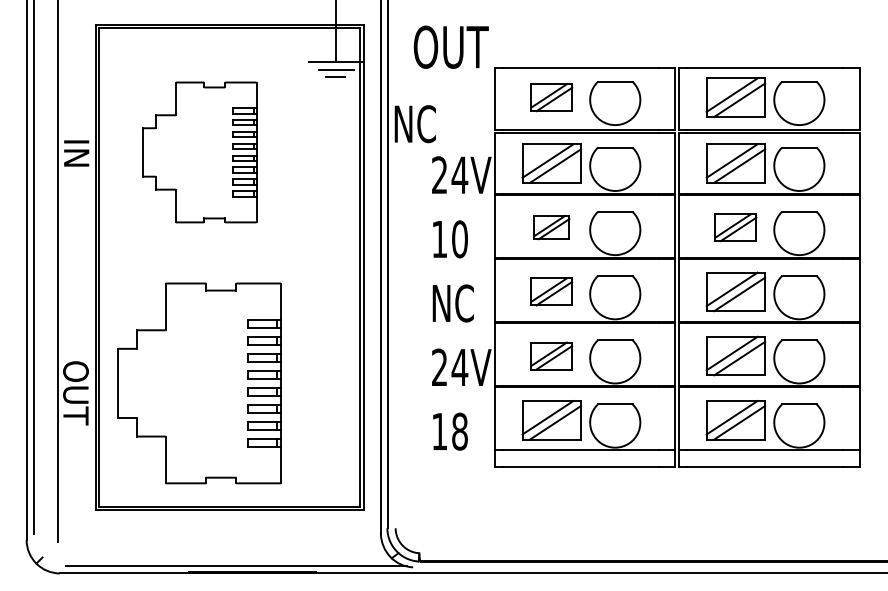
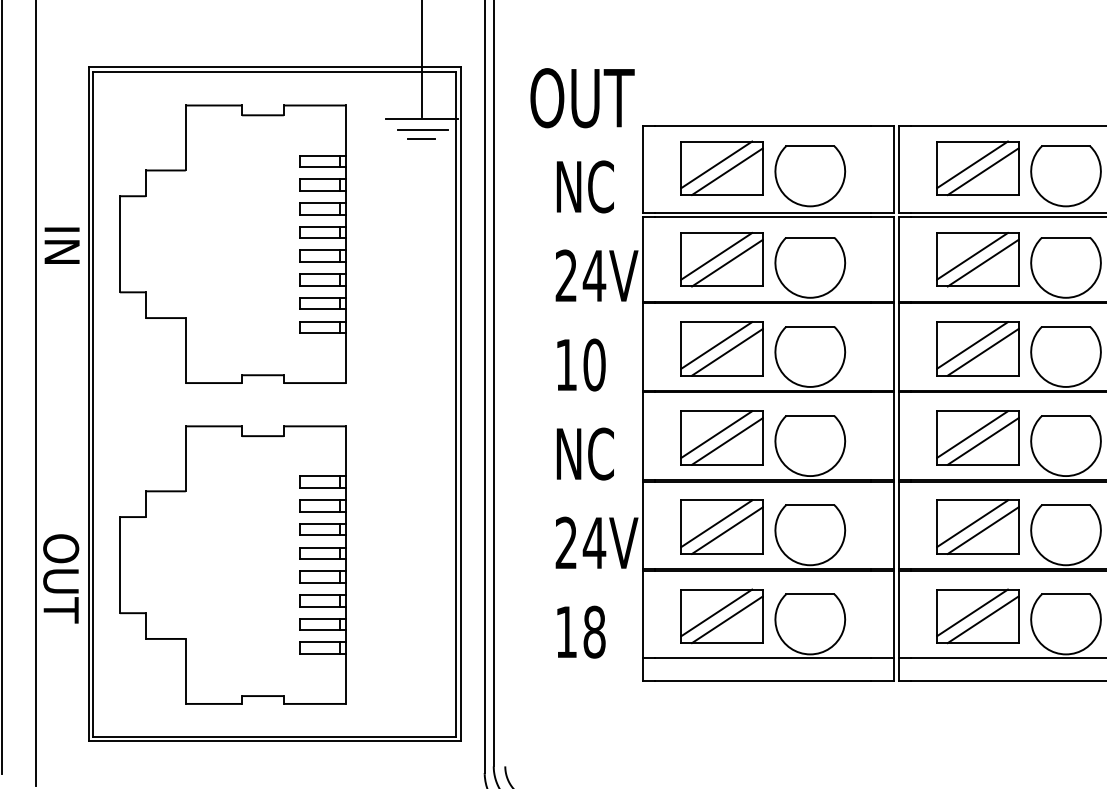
part: (551, 97) -> (721, 167), size x1.43
text: (414, 124) -> (584, 187), moved
part: (199, 152) -> (232, 244), size x1.43
part: (551, 227) -> (721, 348), size x1.67
part: (735, 227) -> (977, 348), size x1.43
part: (551, 291) -> (721, 437), size x1.43
part: (551, 355) -> (721, 526), size x1.43

